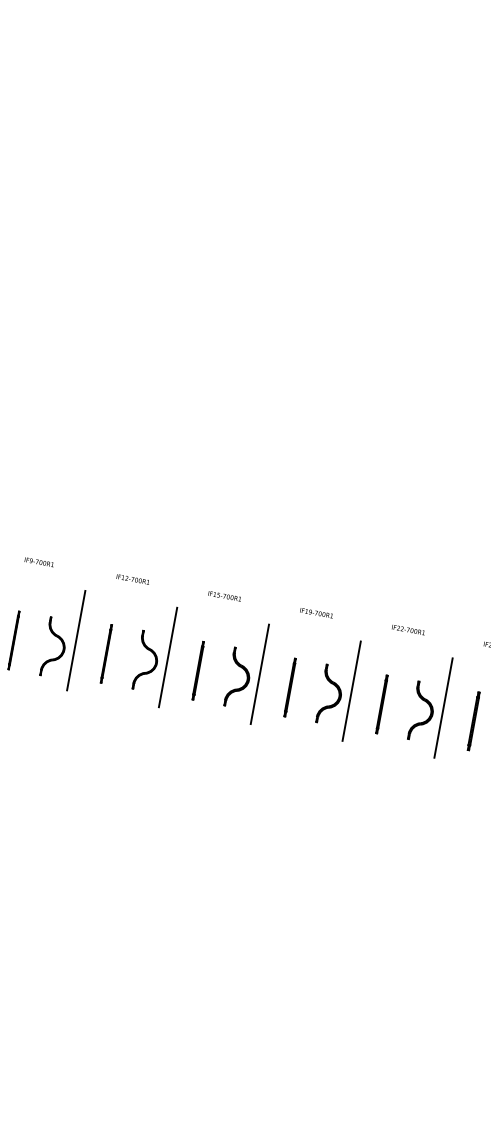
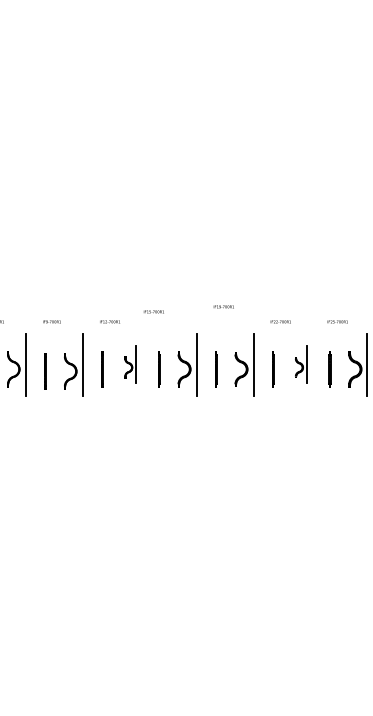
text: (224, 595) -> (153, 311), moved
text: (316, 612) -> (223, 306), moved
part: (153, 654) -> (130, 364), size x0.6
part: (427, 704) -> (300, 364), size x0.6

